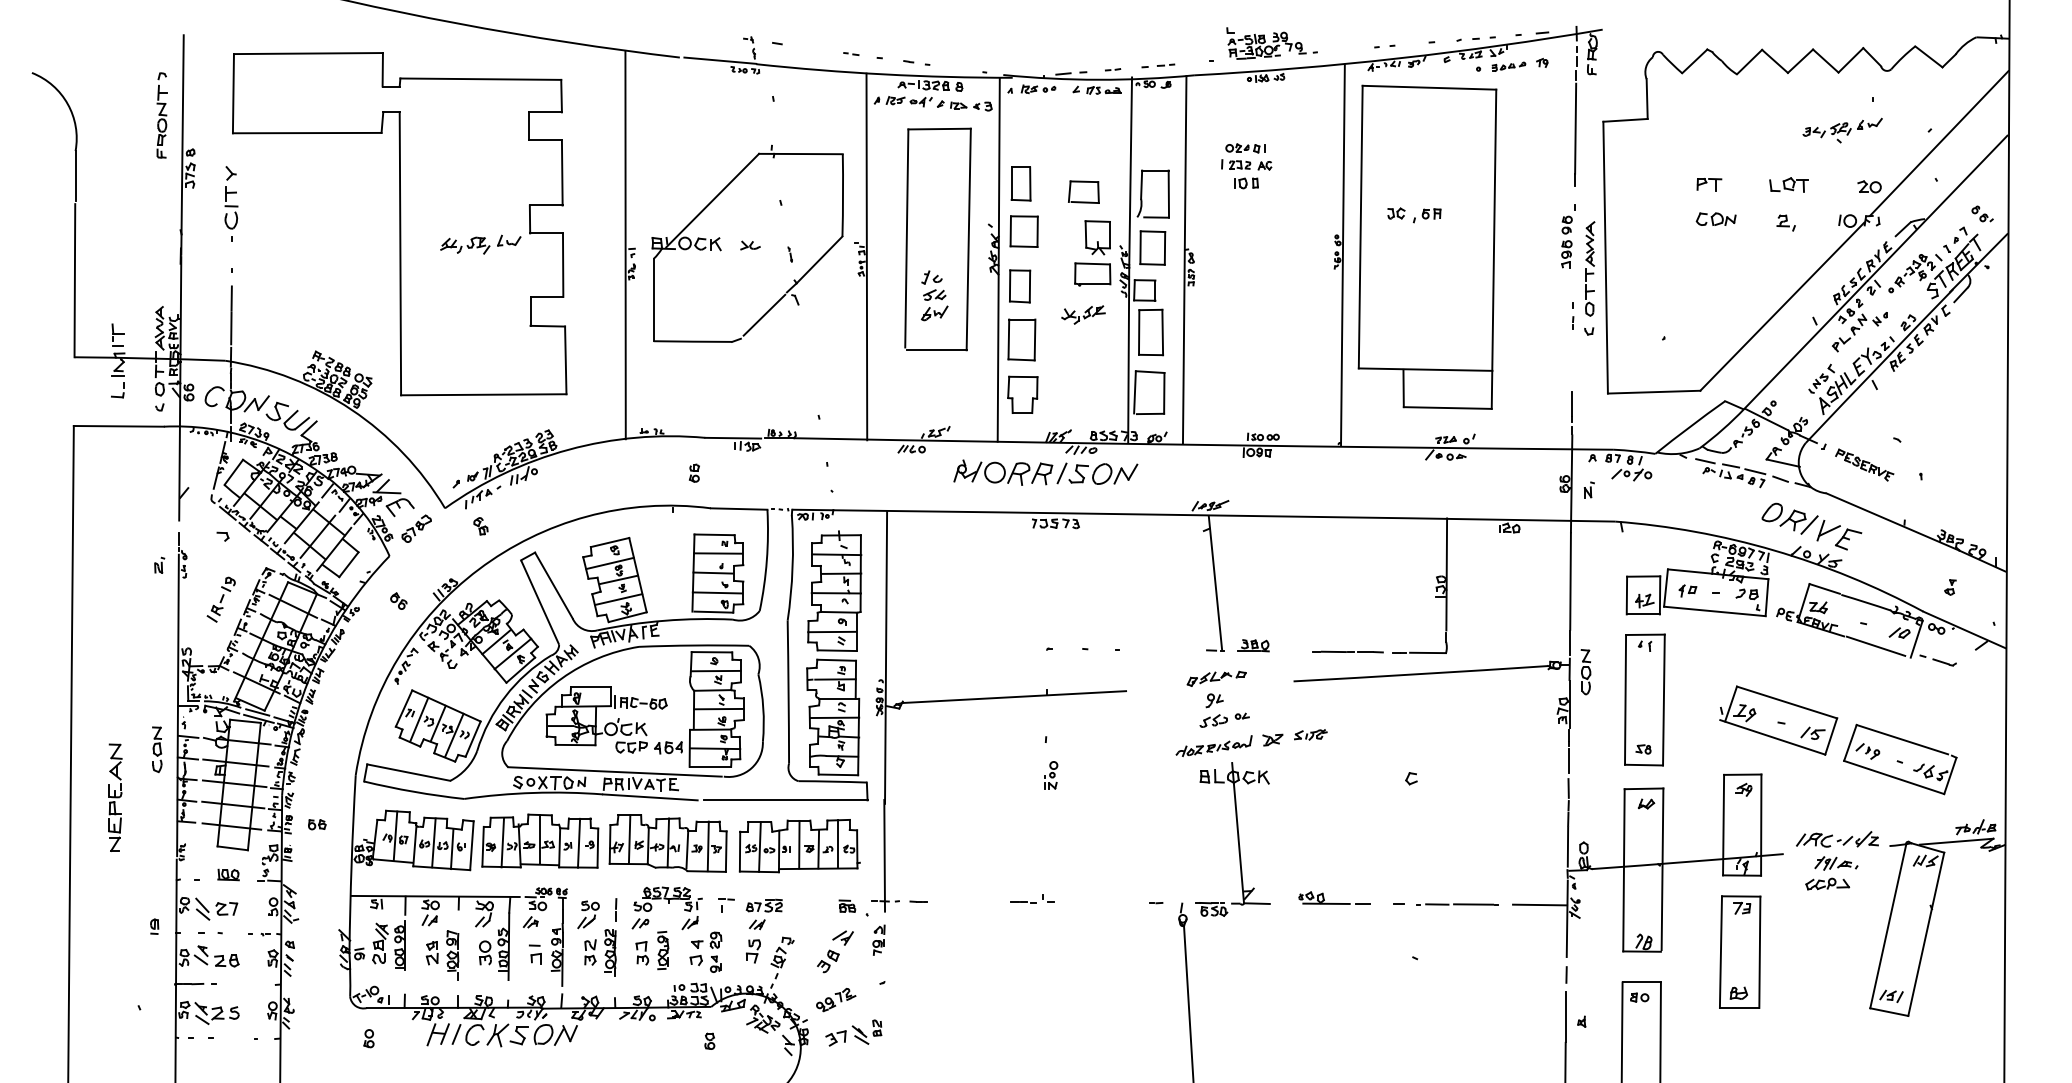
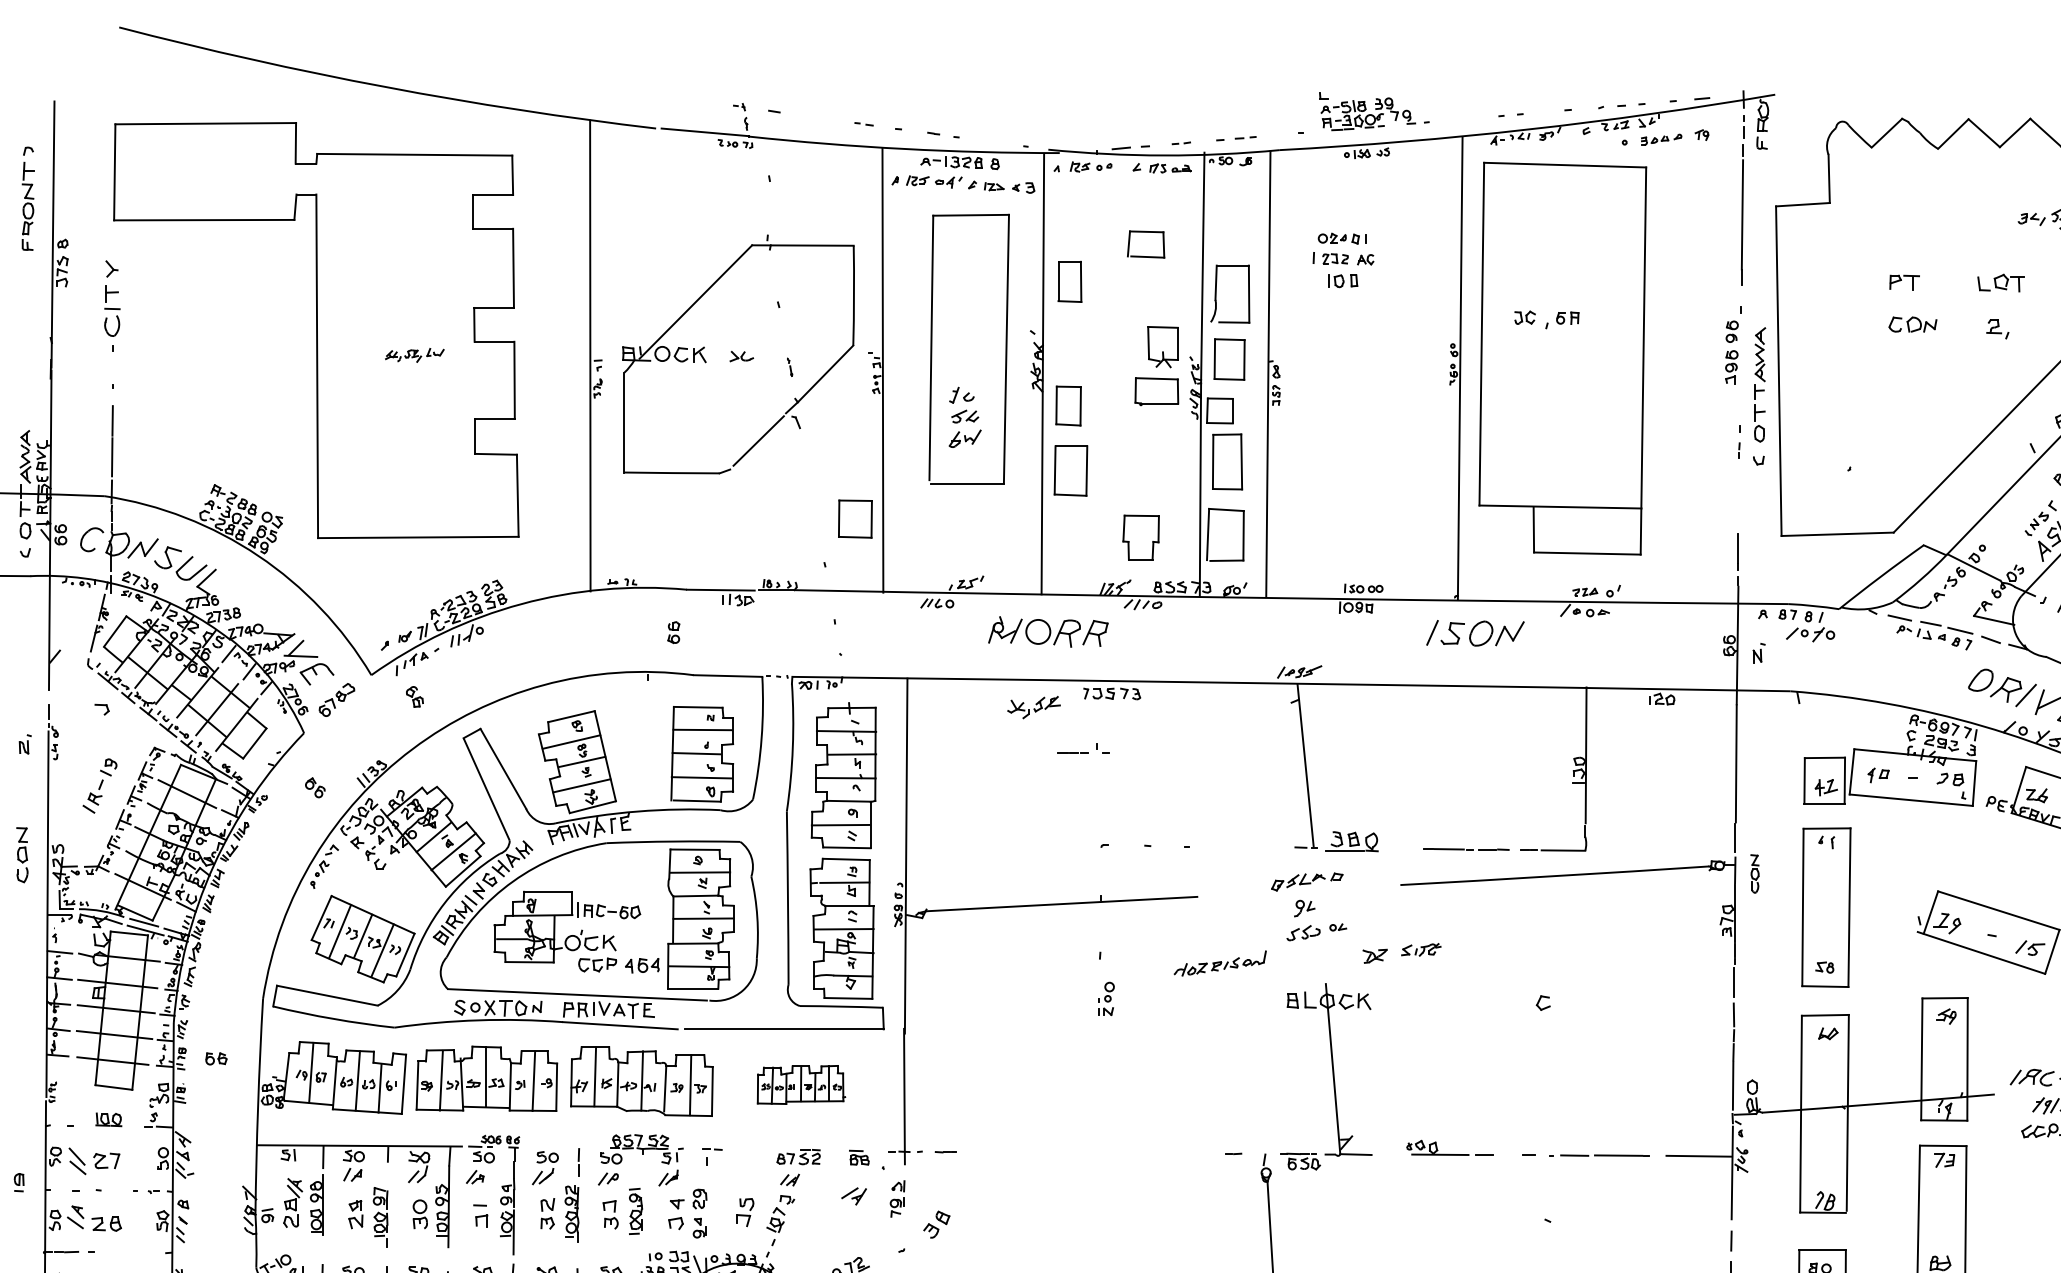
part: (1083, 191) -> (1145, 243), moved
part: (1023, 231) -> (854, 518), moved
part: (480, 244) -> (414, 355), size x0.6
part: (1083, 314) -> (1034, 706), moved
part: (1022, 394) -> (1140, 537), moved
part: (1097, 473) -> (1475, 632), moved
part: (1253, 645) -> (1351, 841), size x1.4
part: (1585, 672) -> (1754, 874), size x0.7
part: (1213, 745) -> (1219, 962), moved
part: (157, 749) -> (22, 854), moved
part: (799, 846) -> (801, 1085), size x0.6
part: (1032, 898) -> (1083, 748), moved
part: (763, 914) -> (797, 1167), moved
part: (828, 961) -> (937, 1224), moved

